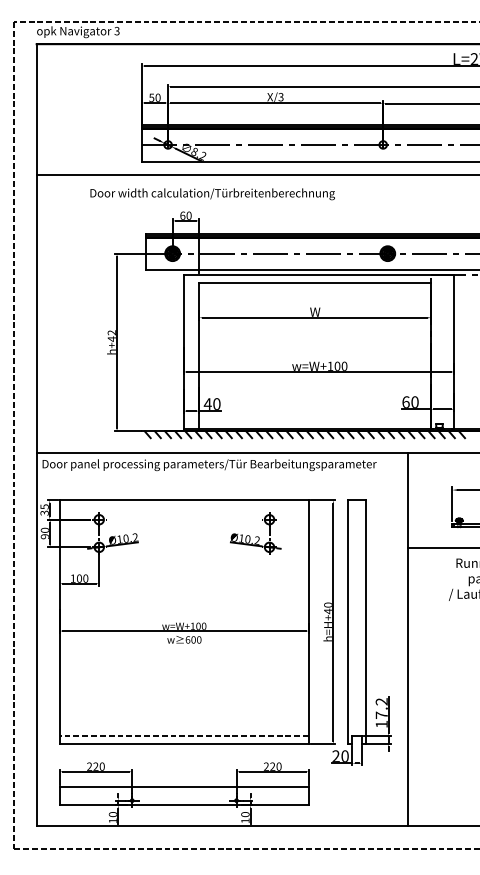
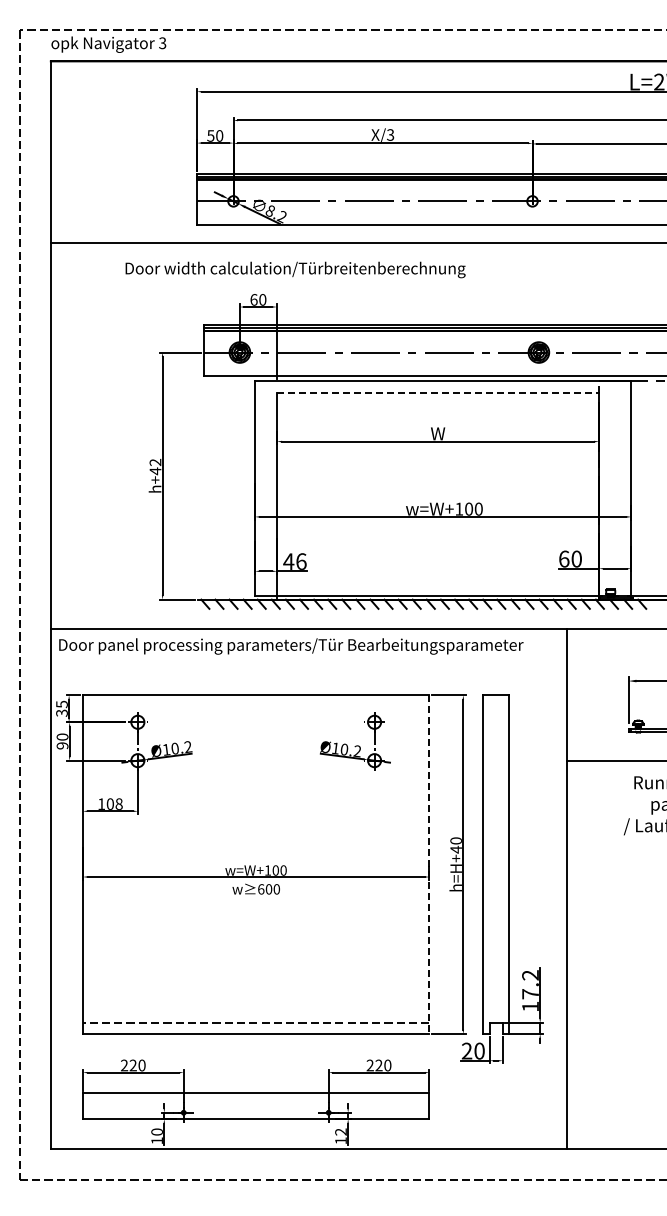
line: (315, 283) -> (438, 393), solid -> dashed
text: (216, 404) -> (301, 561), 40 -> 46
text: (85, 578) -> (118, 804), 100 -> 108
line: (309, 622) -> (429, 865), solid -> dashed
text: (245, 814) -> (340, 1131), 10 -> 12

